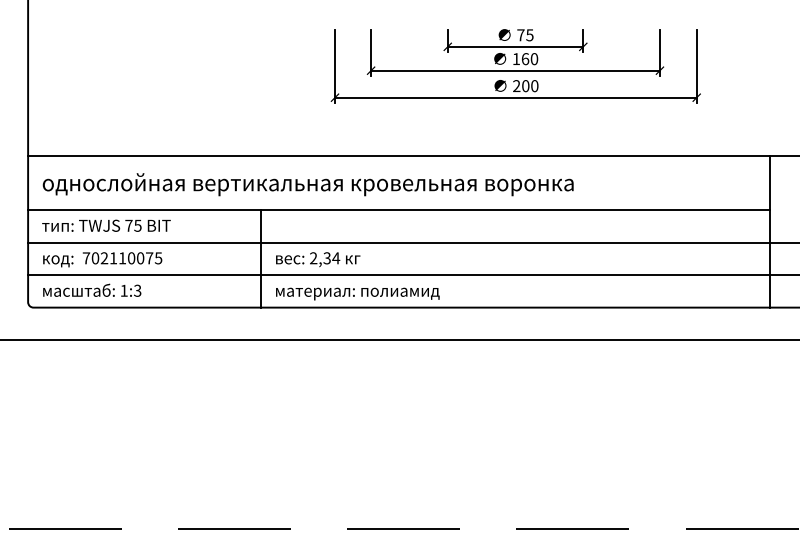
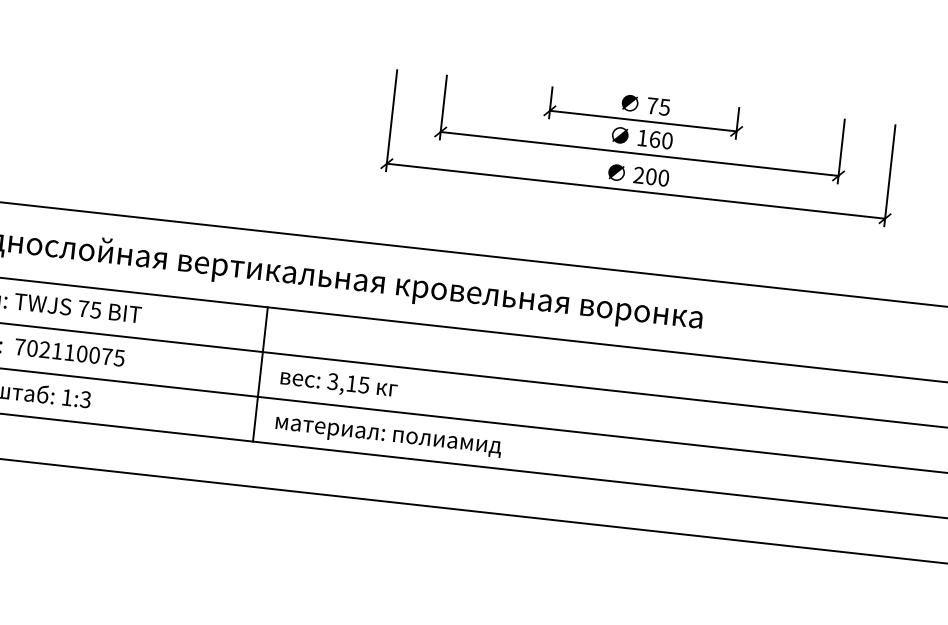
text: (324, 258) -> (347, 383), 2,34 -> 3,15

